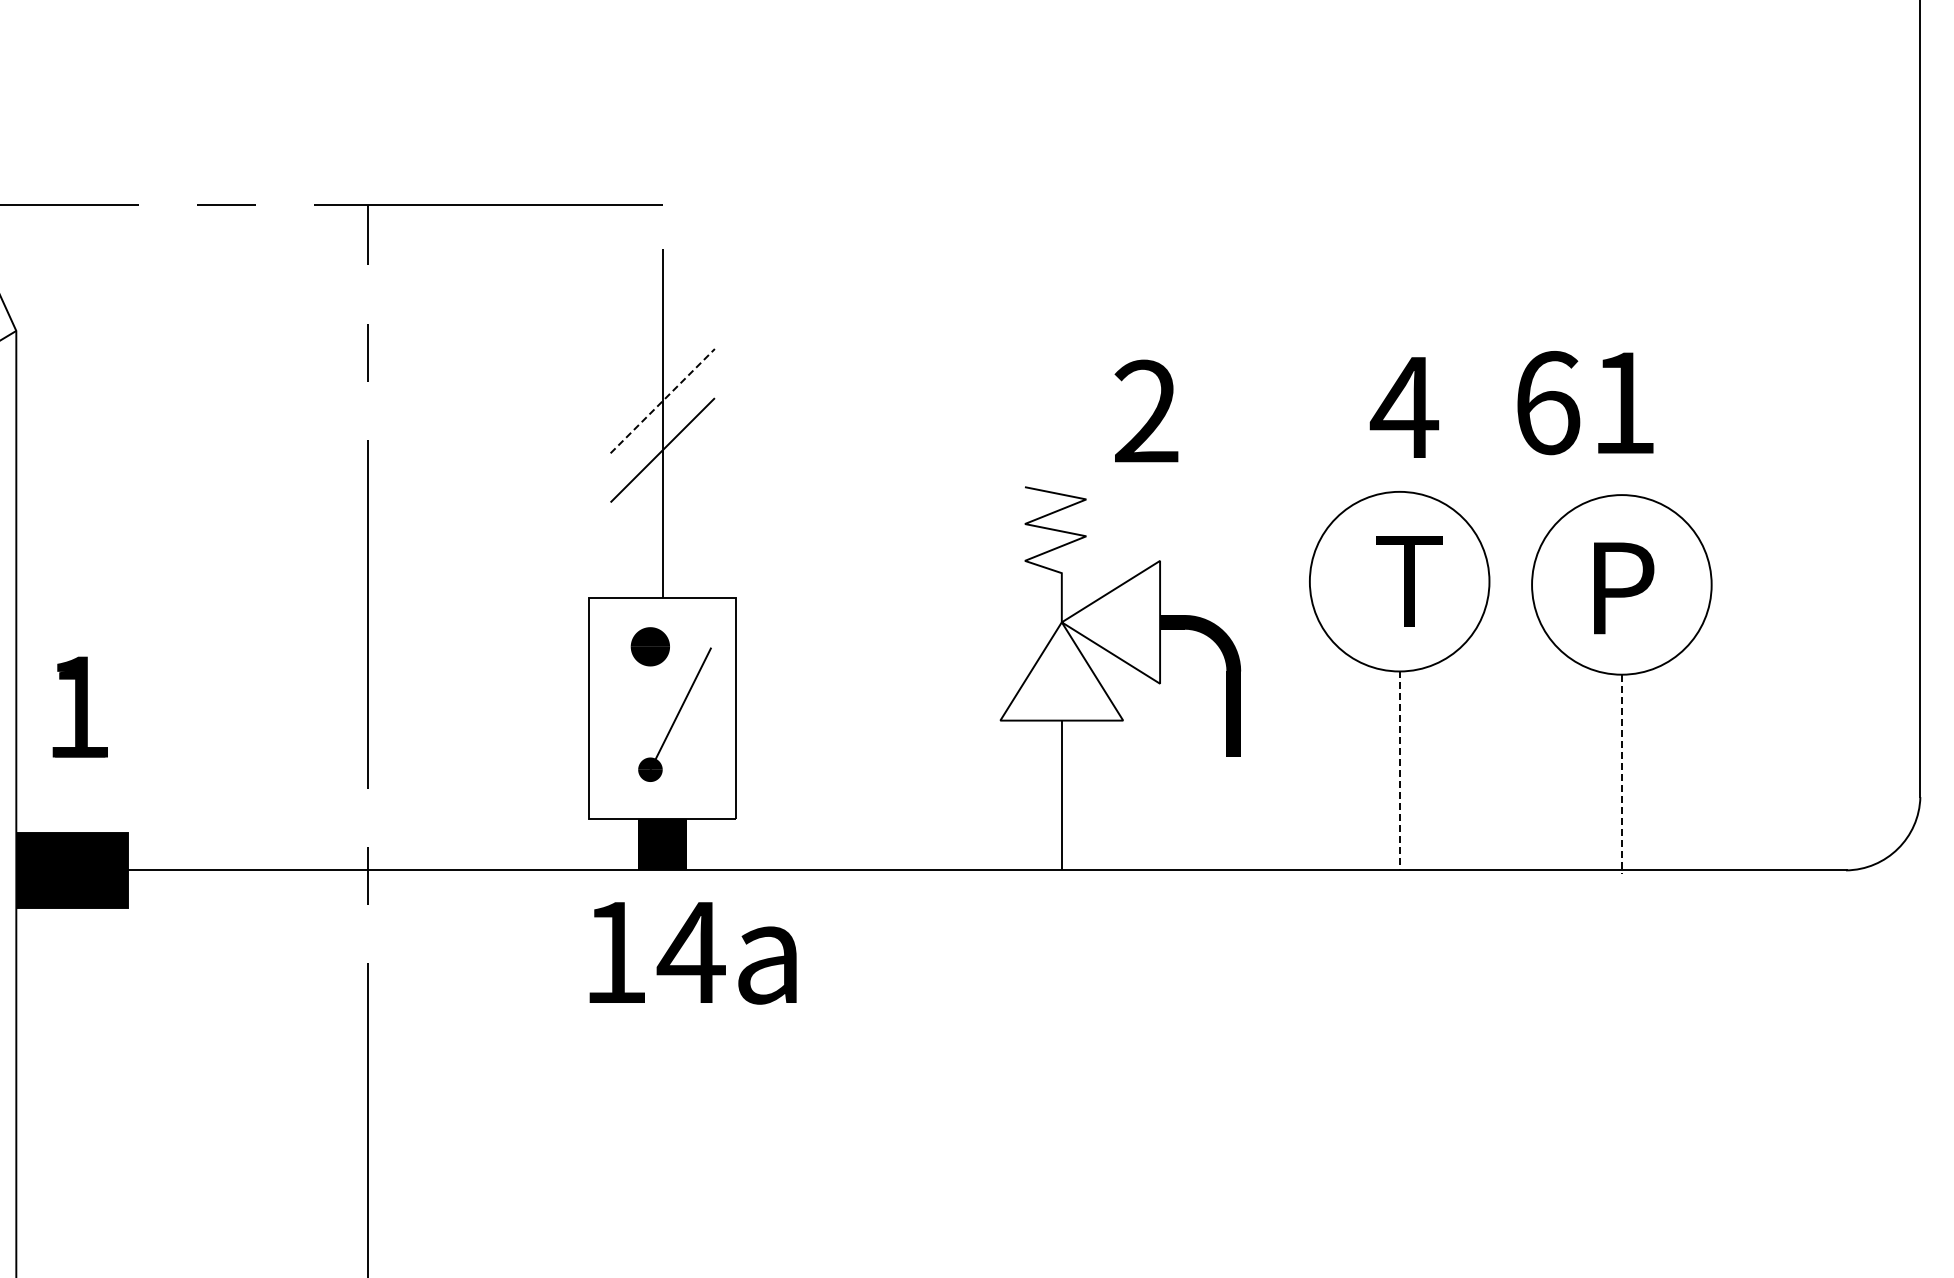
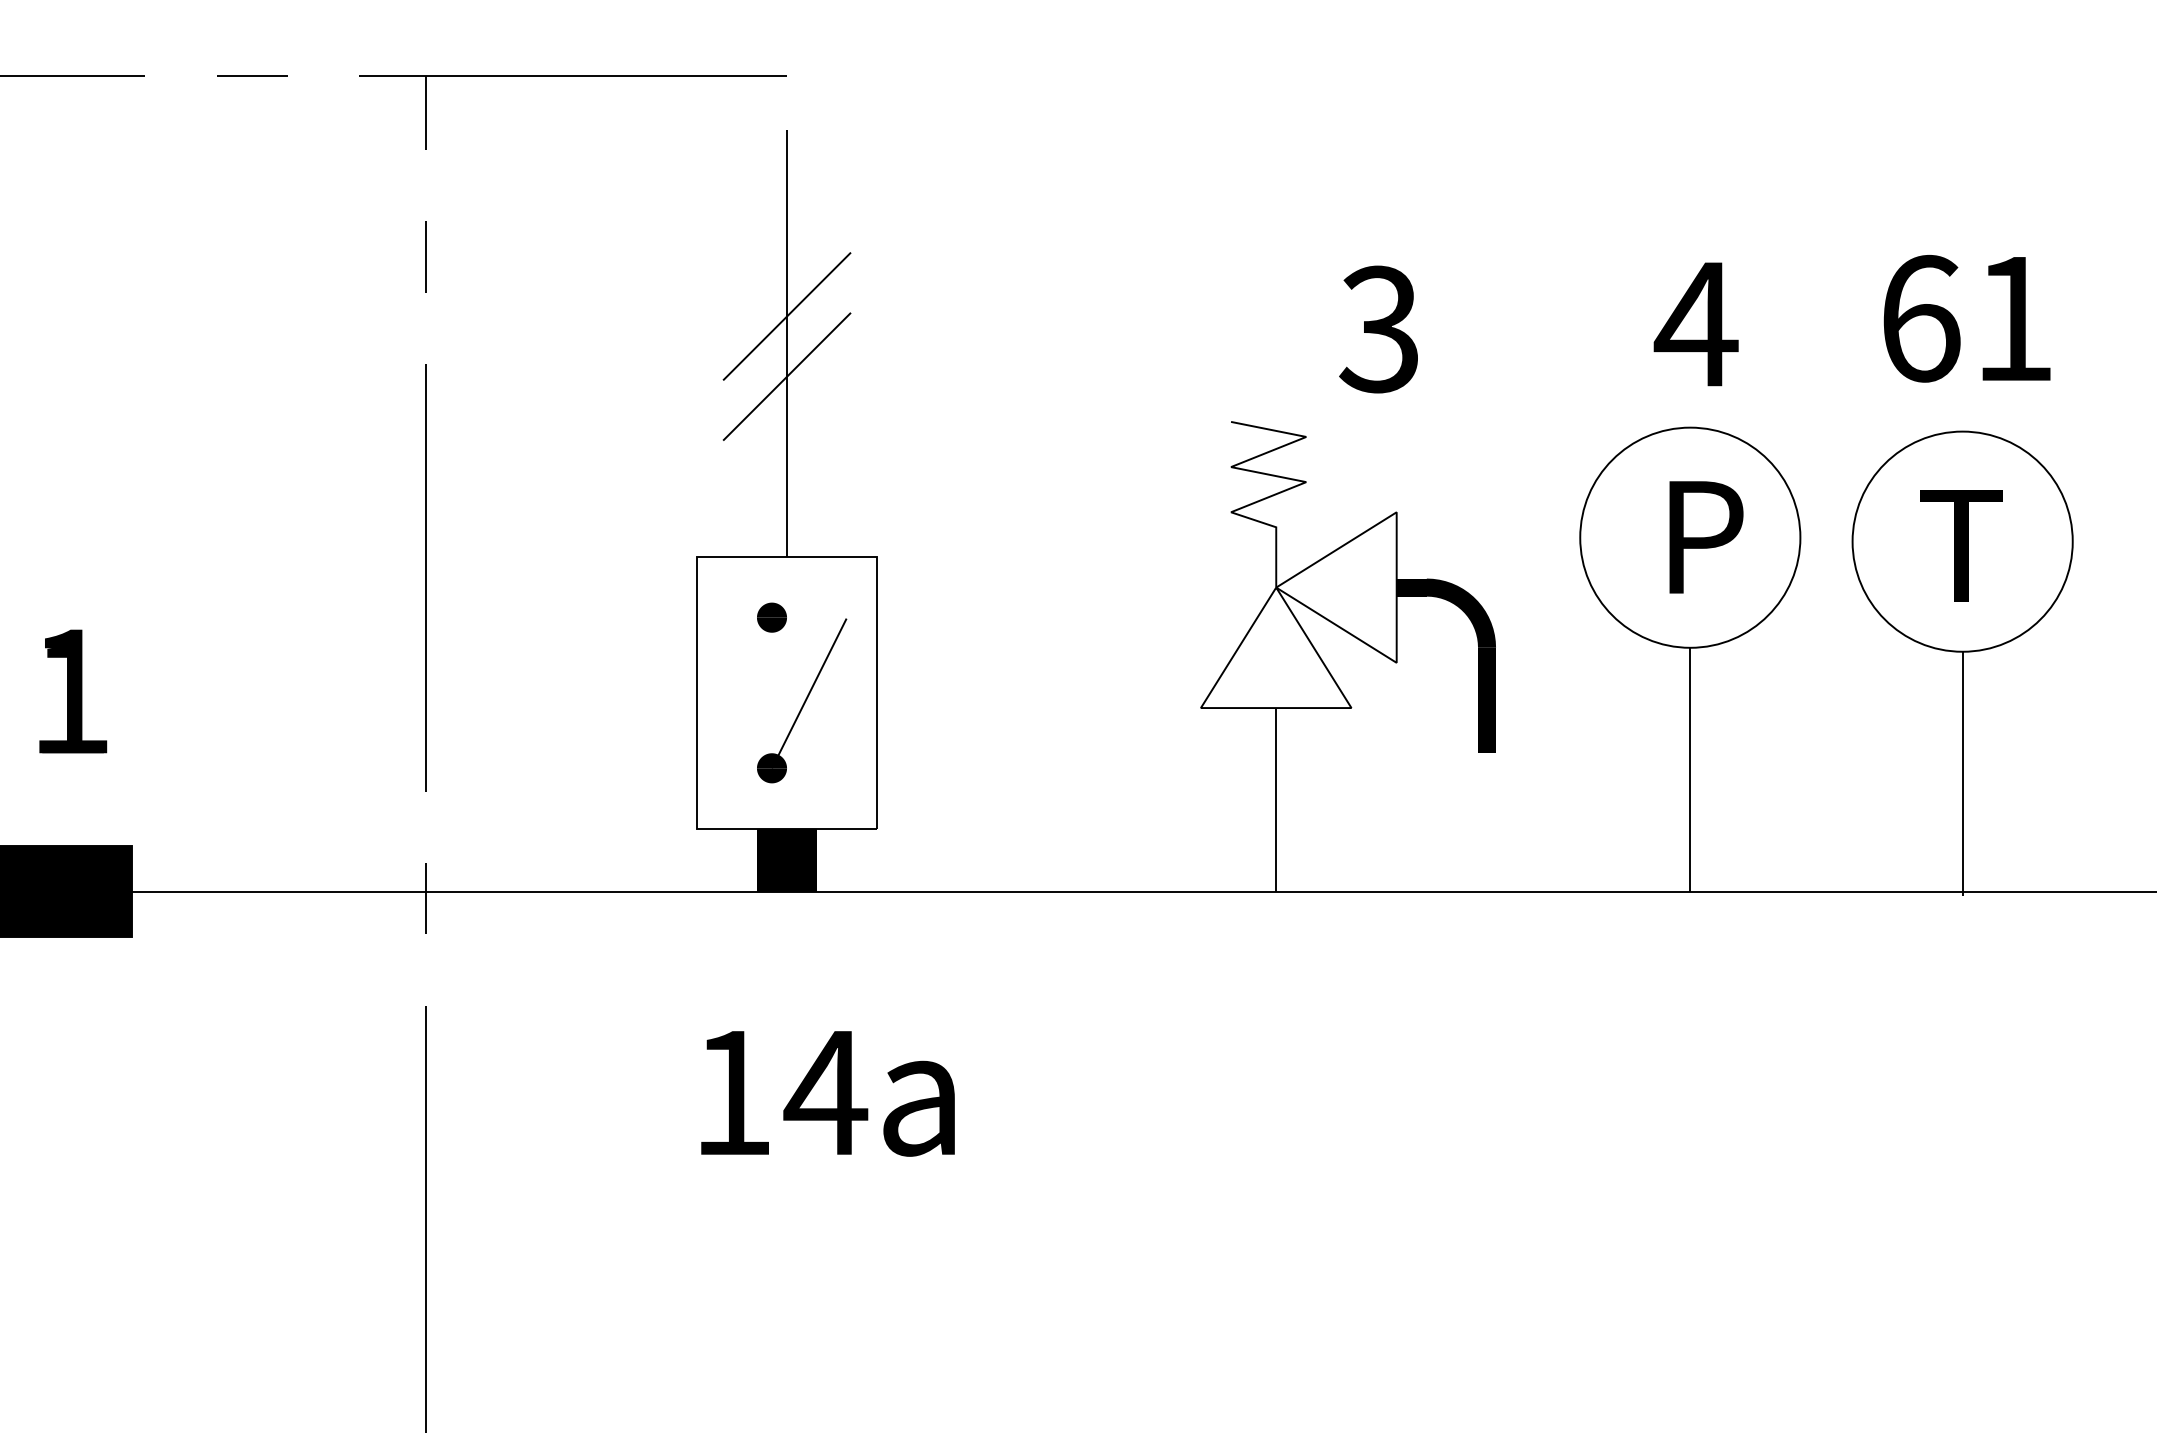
line: (662, 401) -> (786, 316), dashed -> solid
text: (1585, 403) -> (1967, 319), moved
text: (1145, 411) -> (1378, 329), 2 -> 3
text: (1409, 581) -> (1702, 537), Т -> P
text: (1620, 588) -> (1961, 546), P -> Т
part: (650, 646) -> (772, 617), size x0.62
line: (1399, 771) -> (1690, 770), dashed -> solid
line: (1621, 774) -> (1962, 774), dashed -> solid
text: (692, 953) -> (827, 1094), moved

